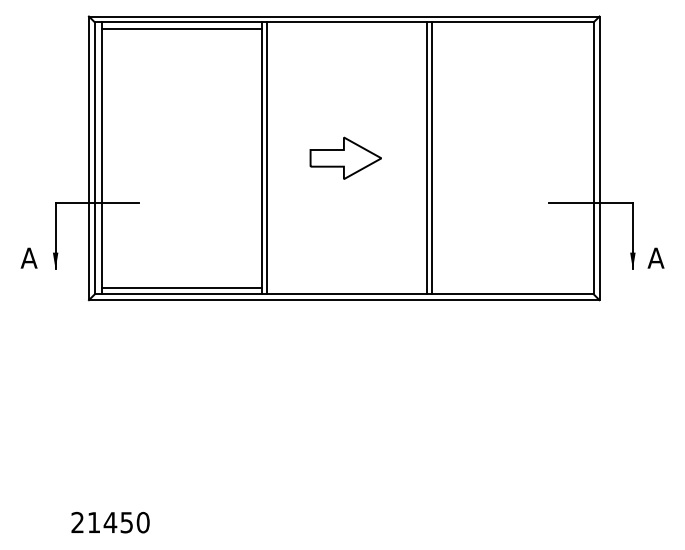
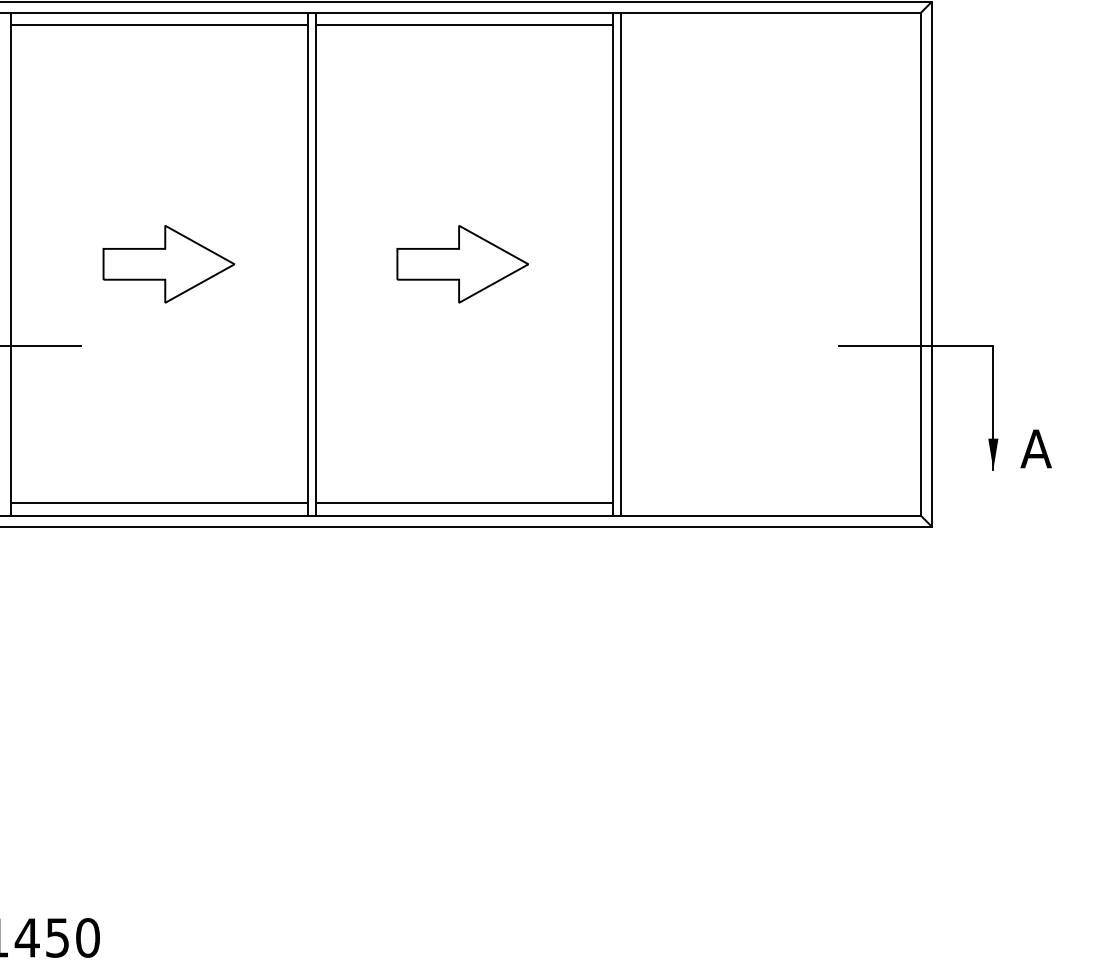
line: (346, 29) -> (463, 26), added
part: (186, 157) -> (167, 262), added
line: (346, 287) -> (463, 503), added

